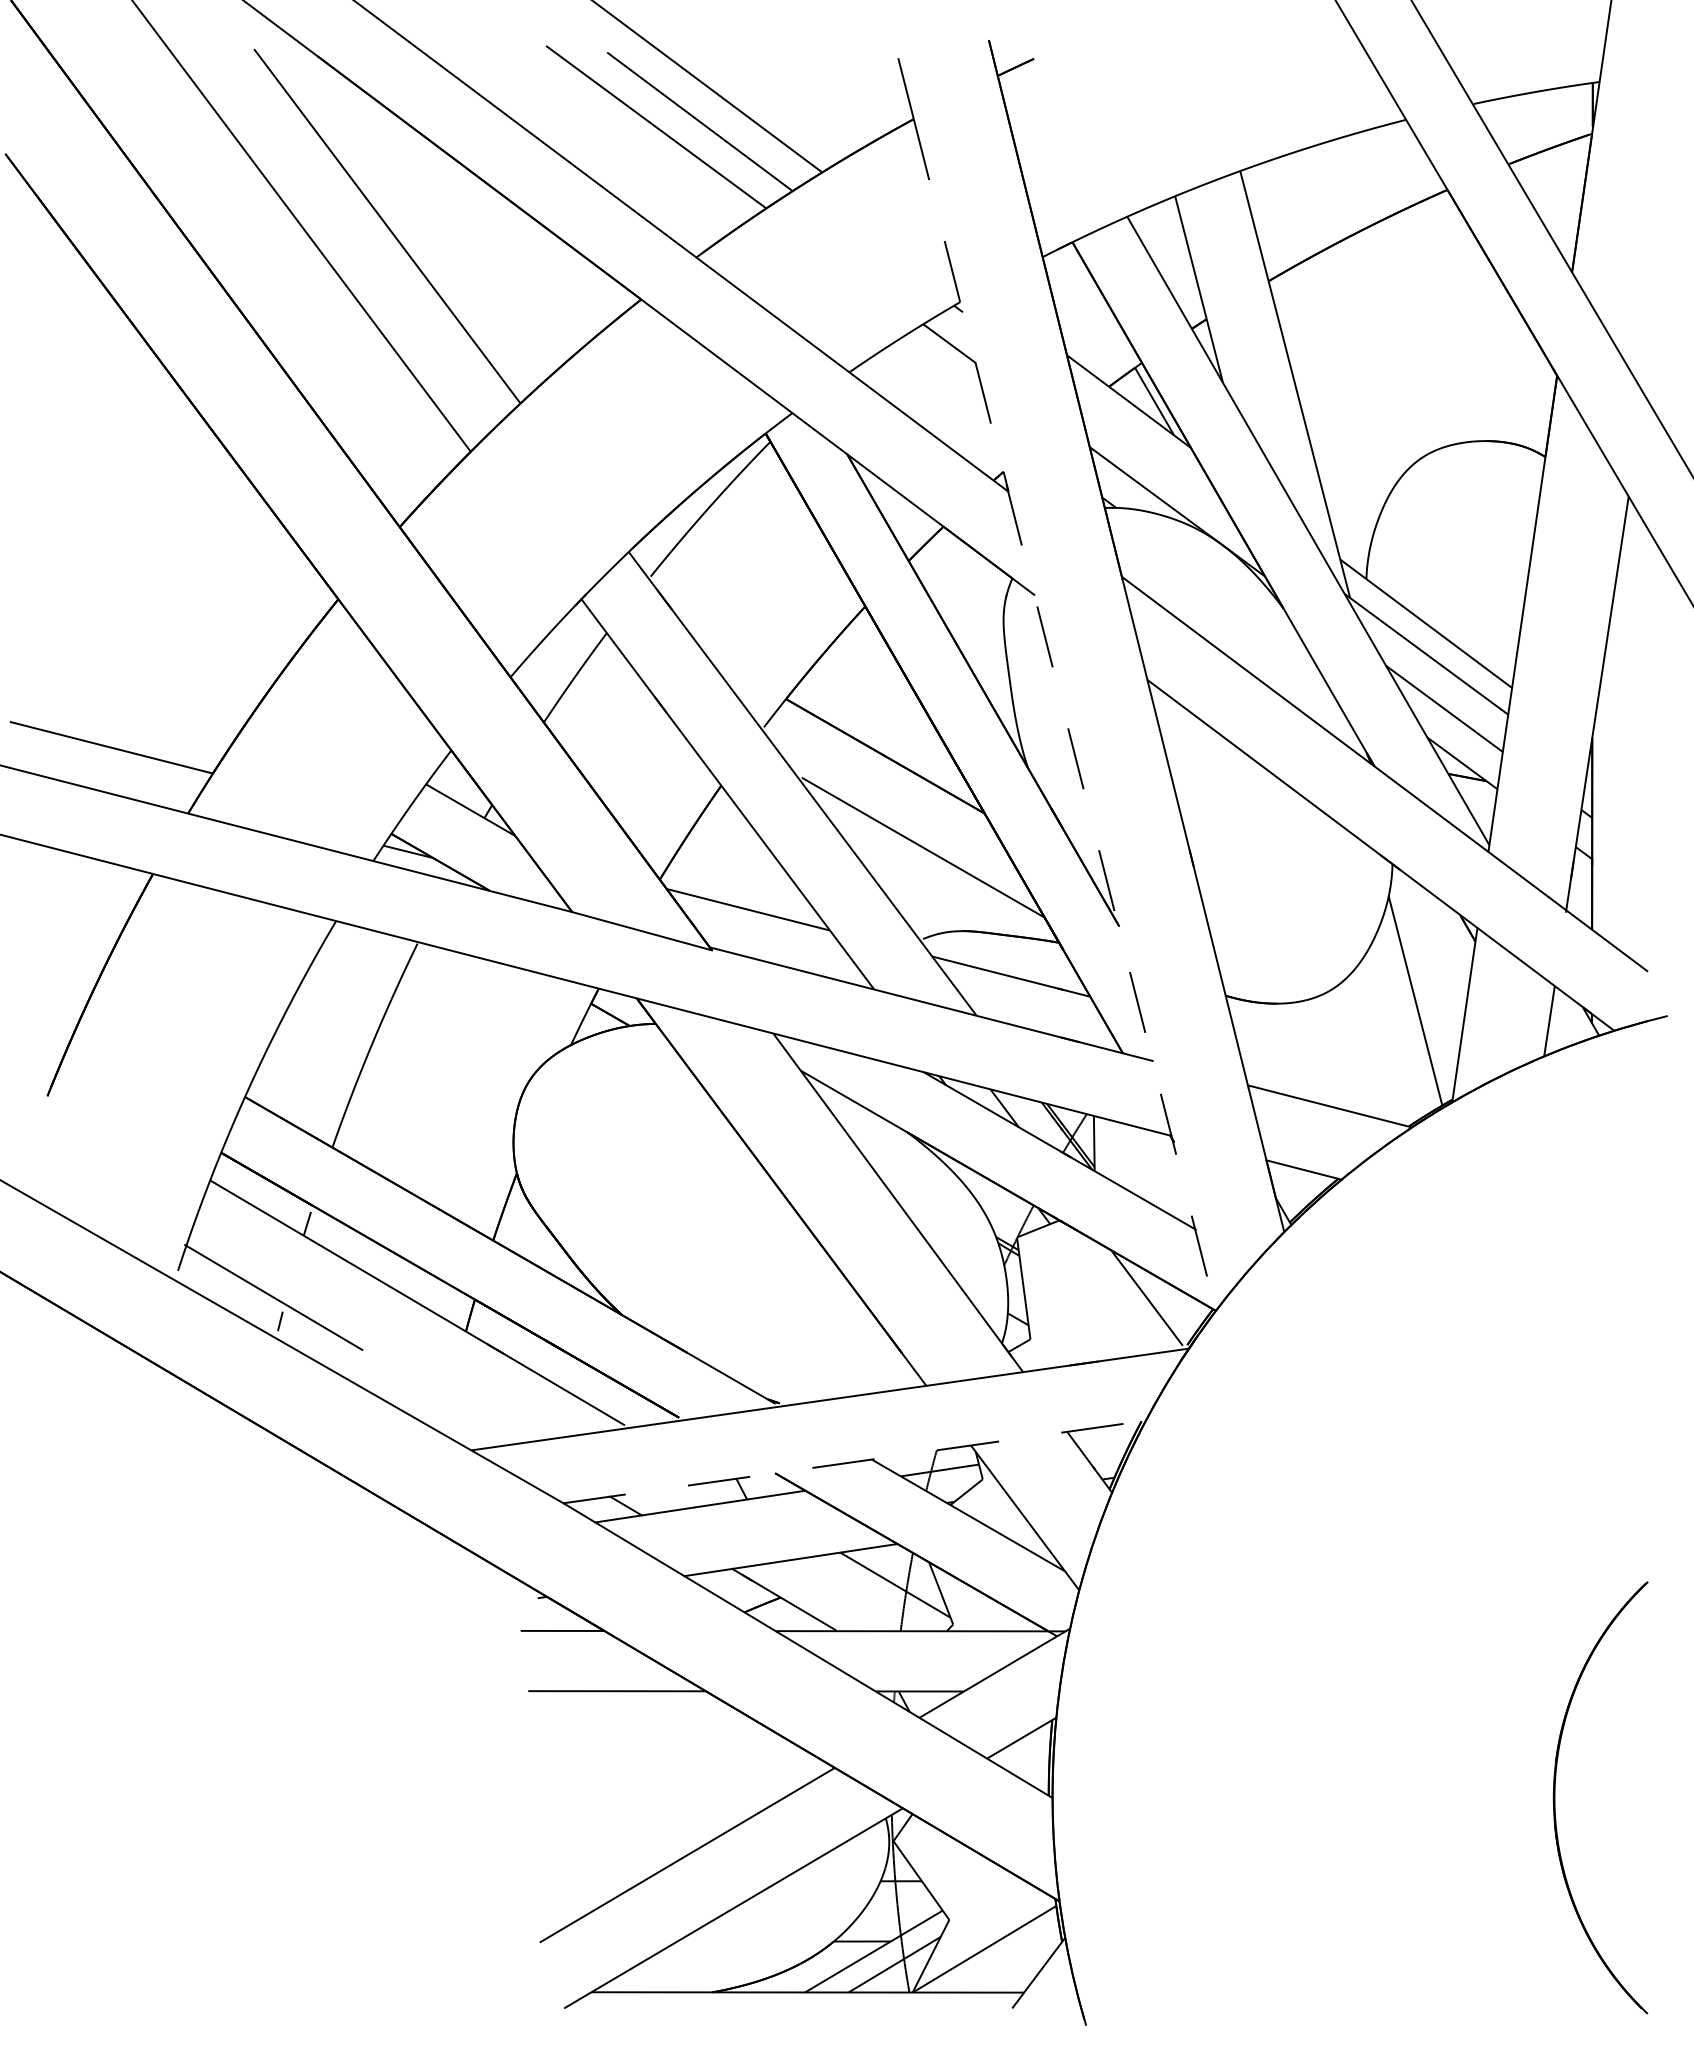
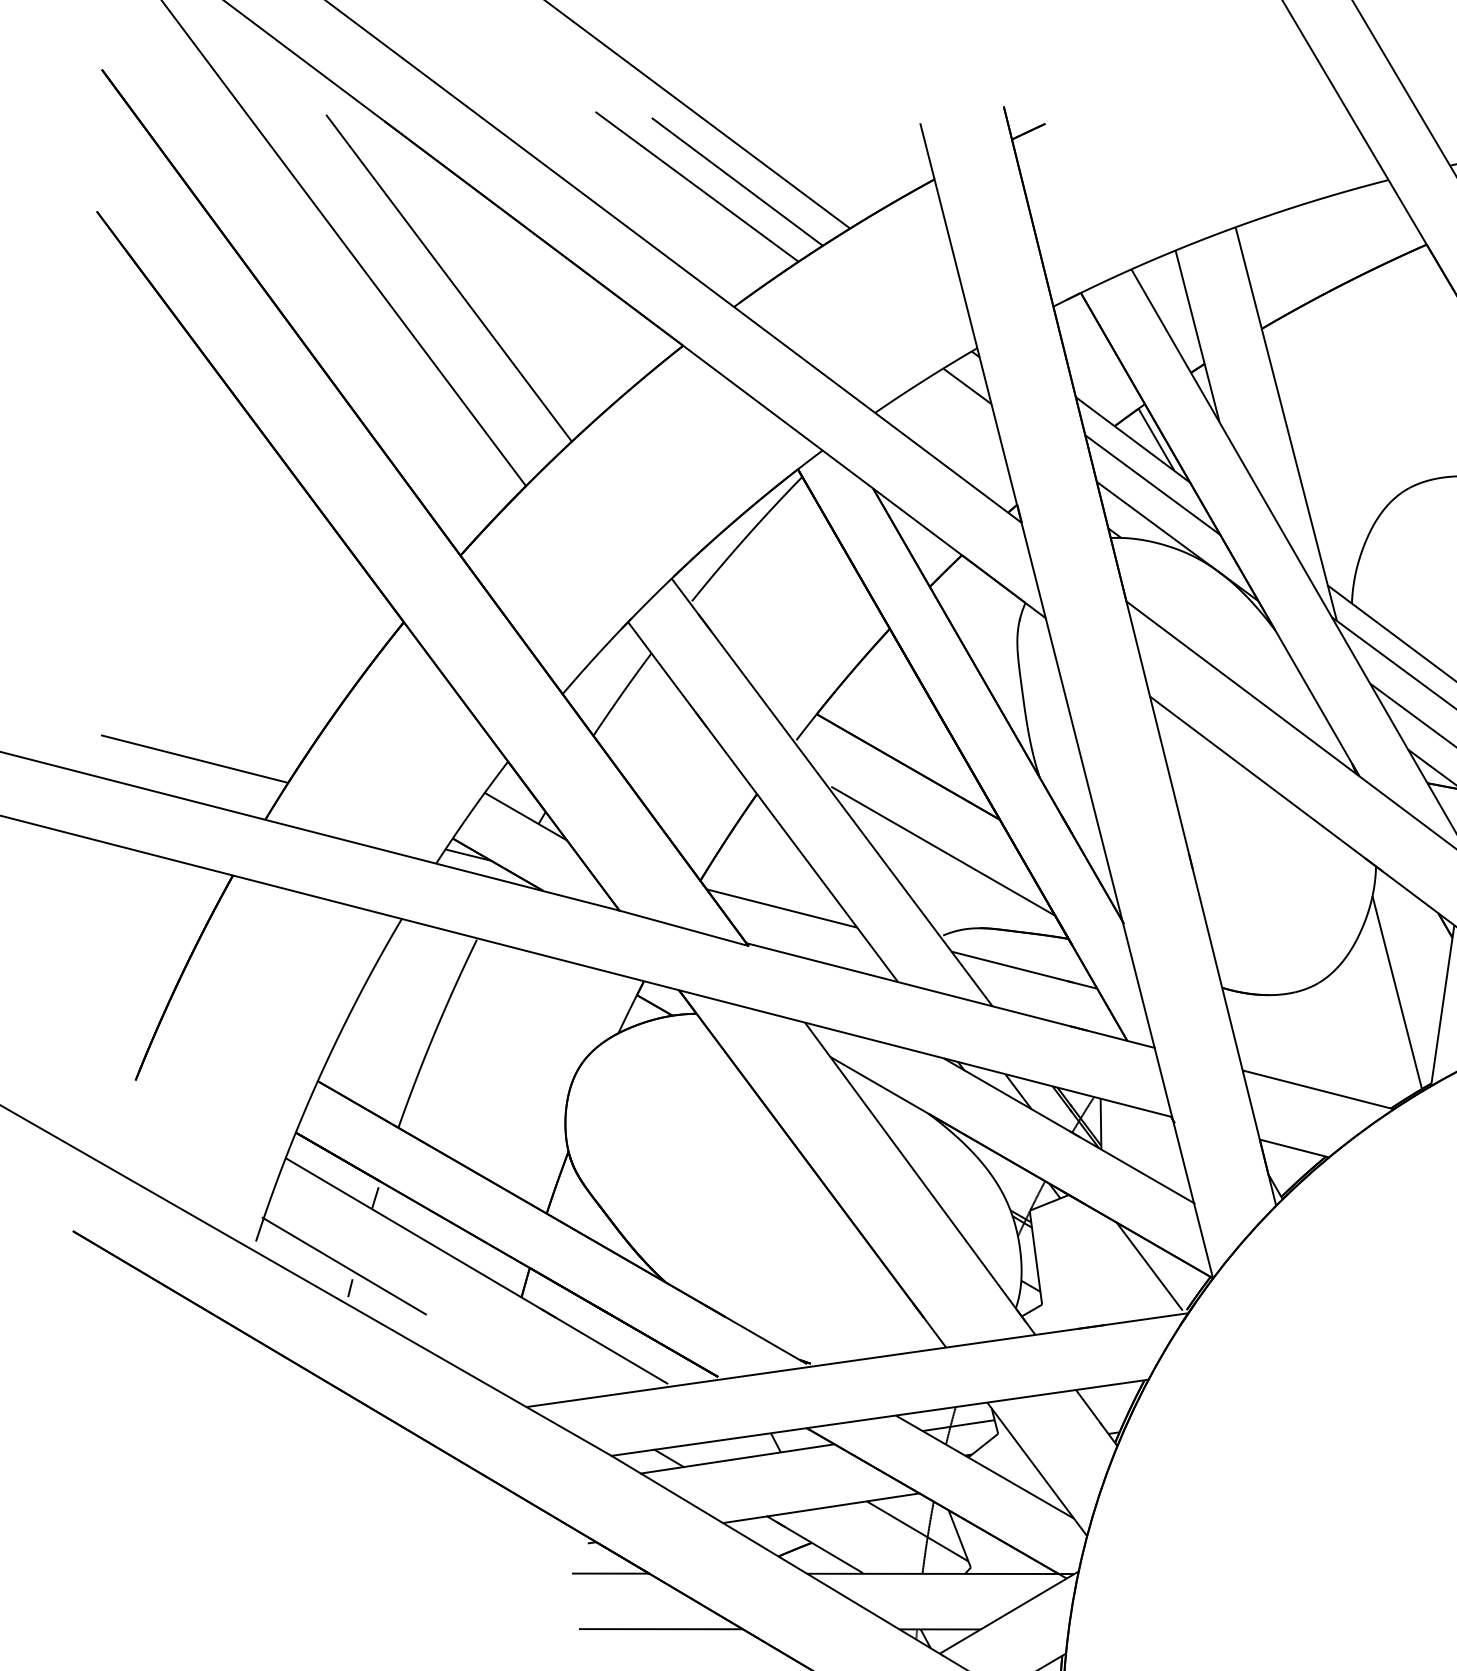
line: (1150, 450) -> (1152, 484), added
line: (1064, 714) -> (1073, 728), dashed -> solid
line: (855, 1461) -> (880, 1417), dashed -> solid

